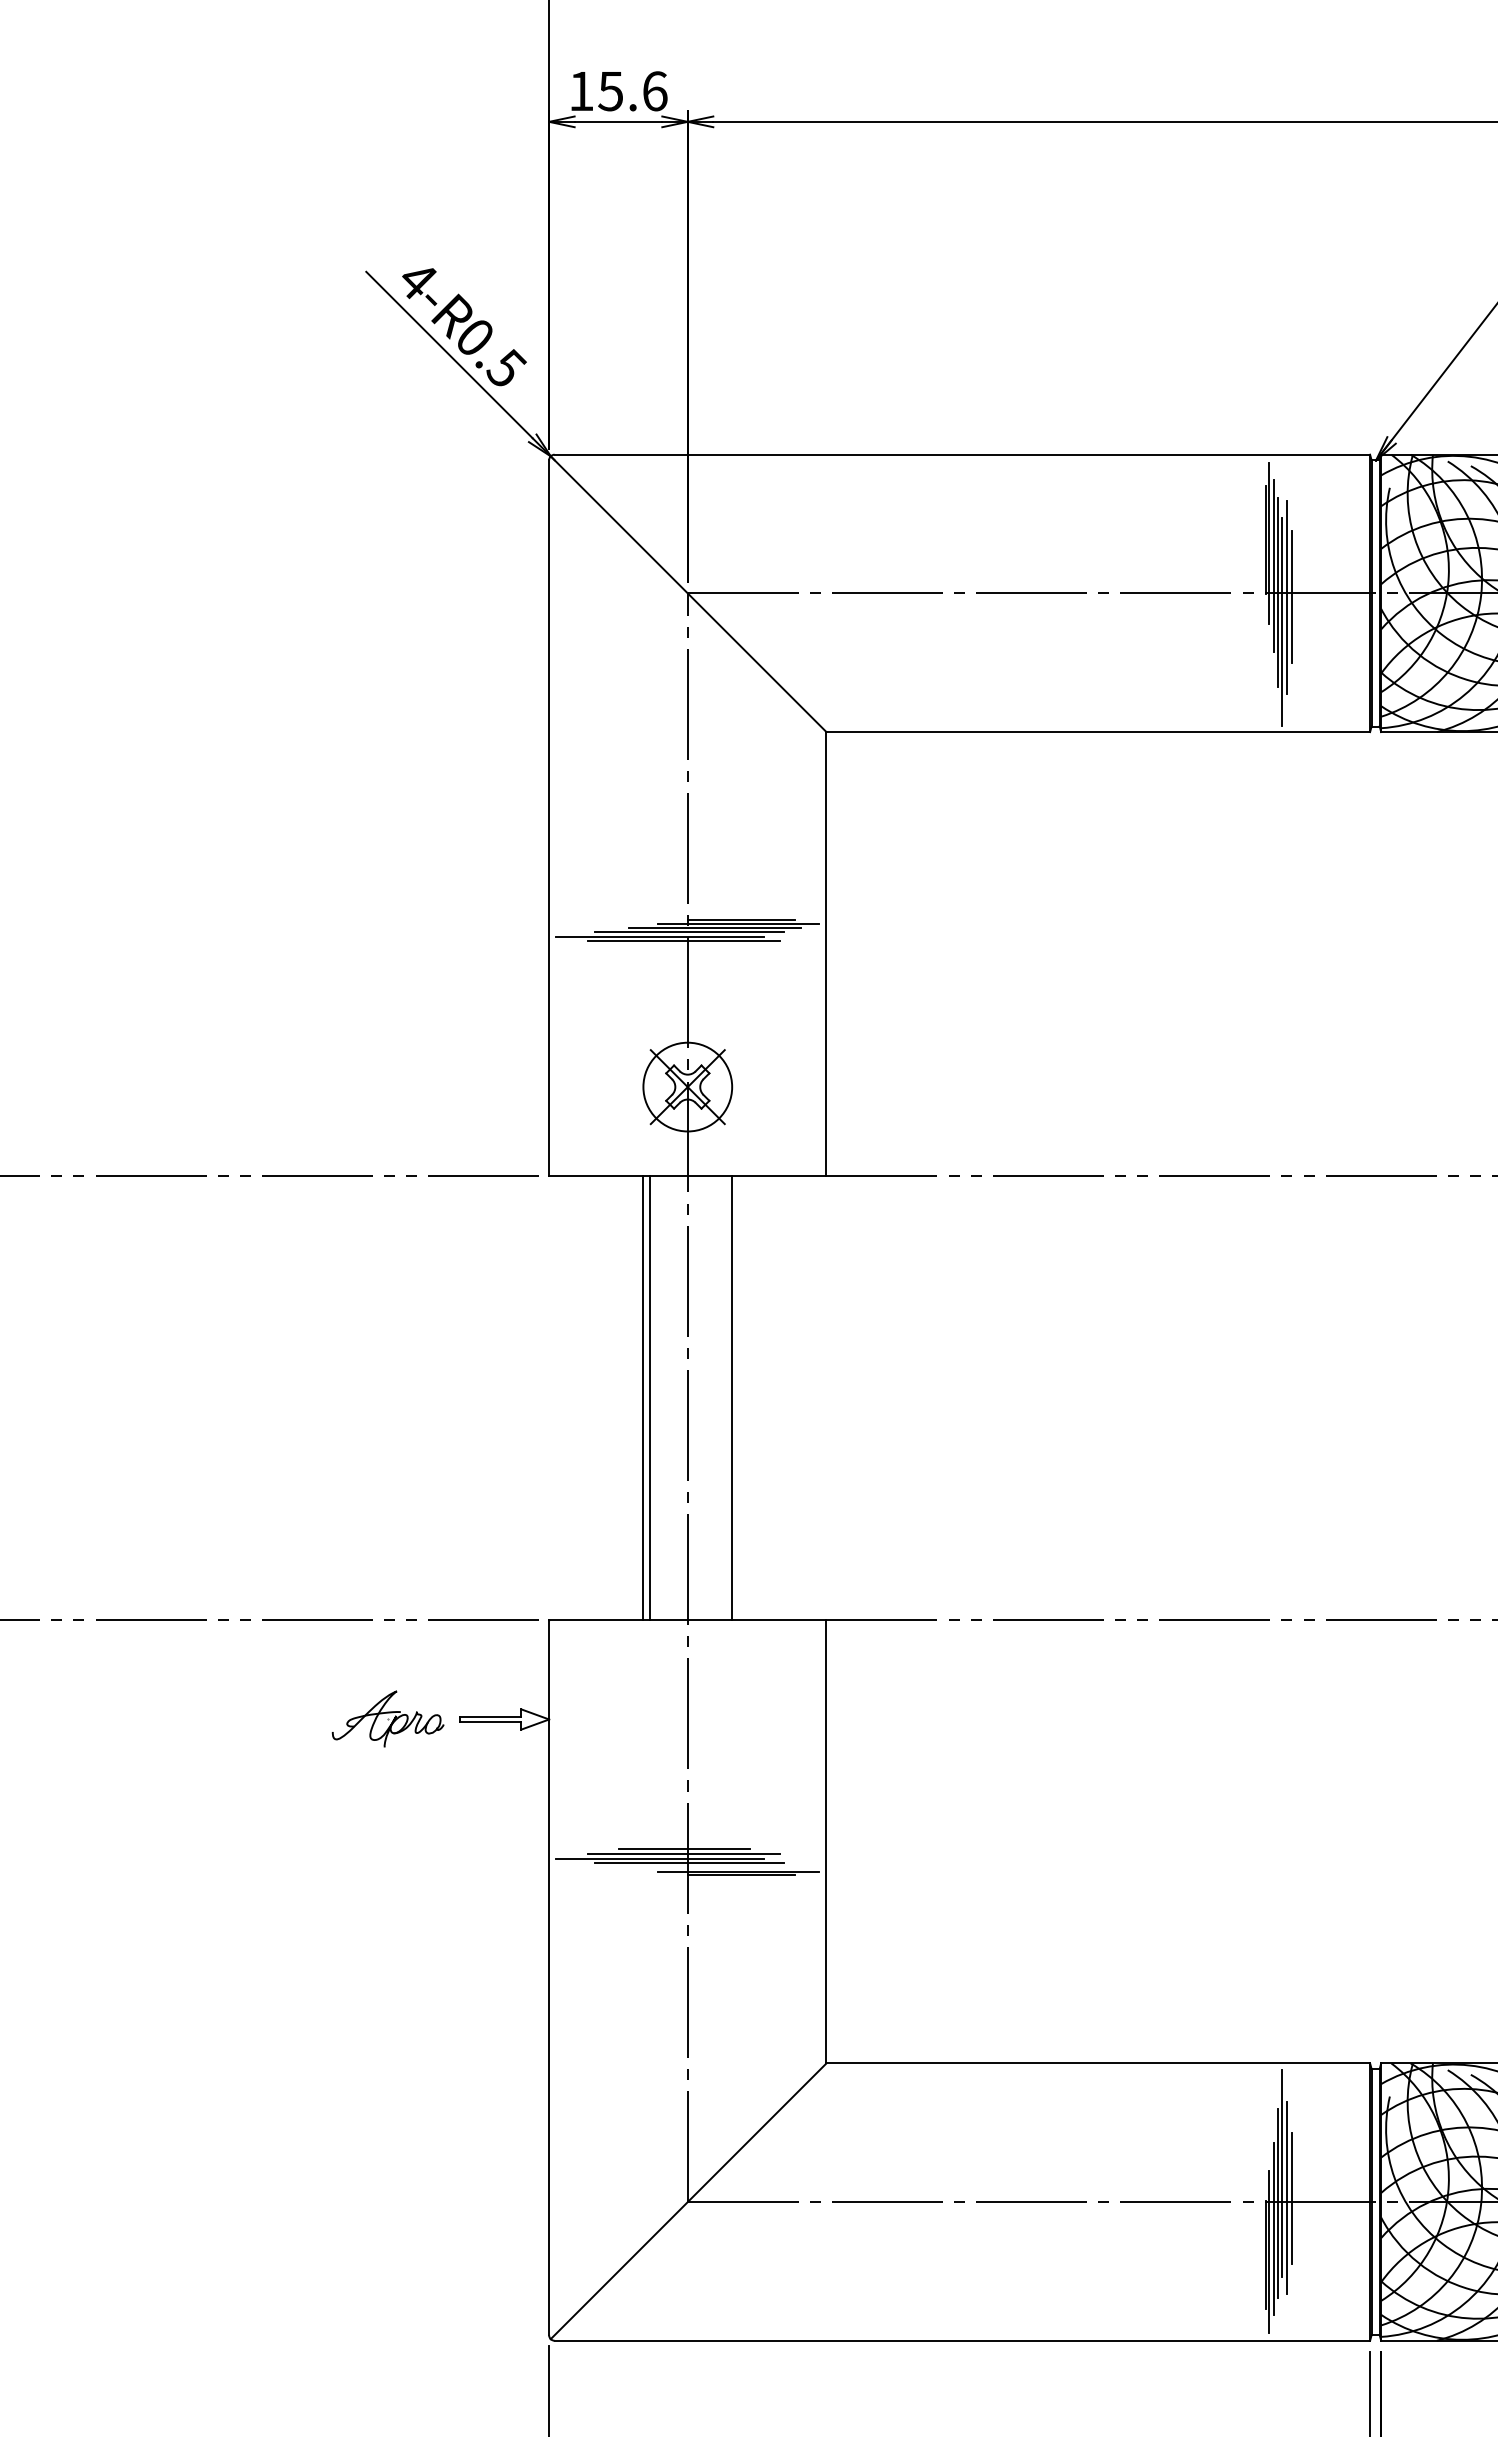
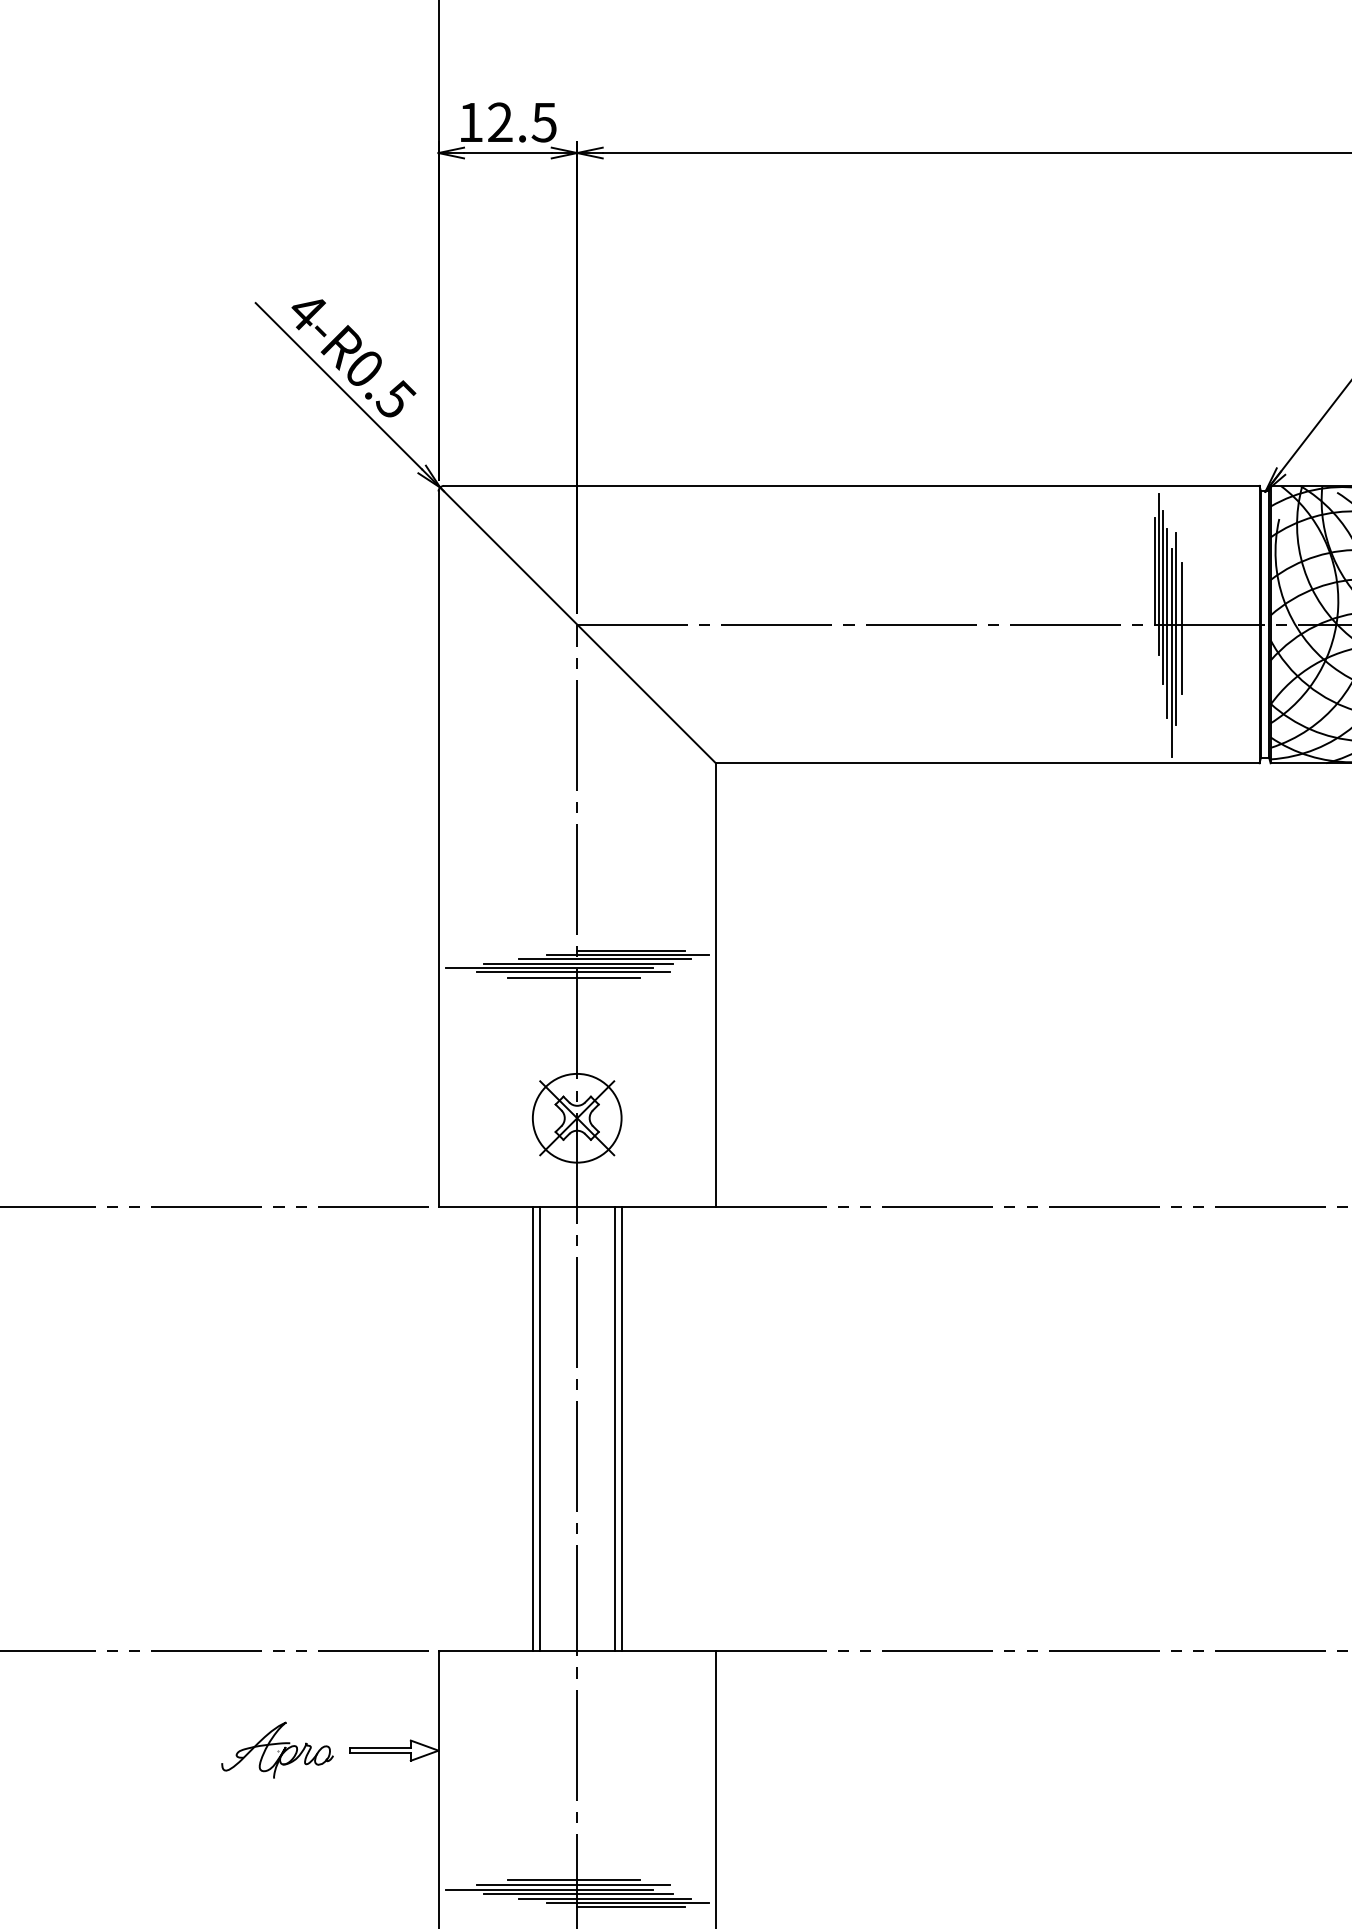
text: (632, 91) -> (521, 122), 15.6 -> 12.5
line: (684, 946) -> (573, 977), added
line: (725, 1397) -> (614, 1428), added
line: (715, 1867) -> (604, 1898), added

